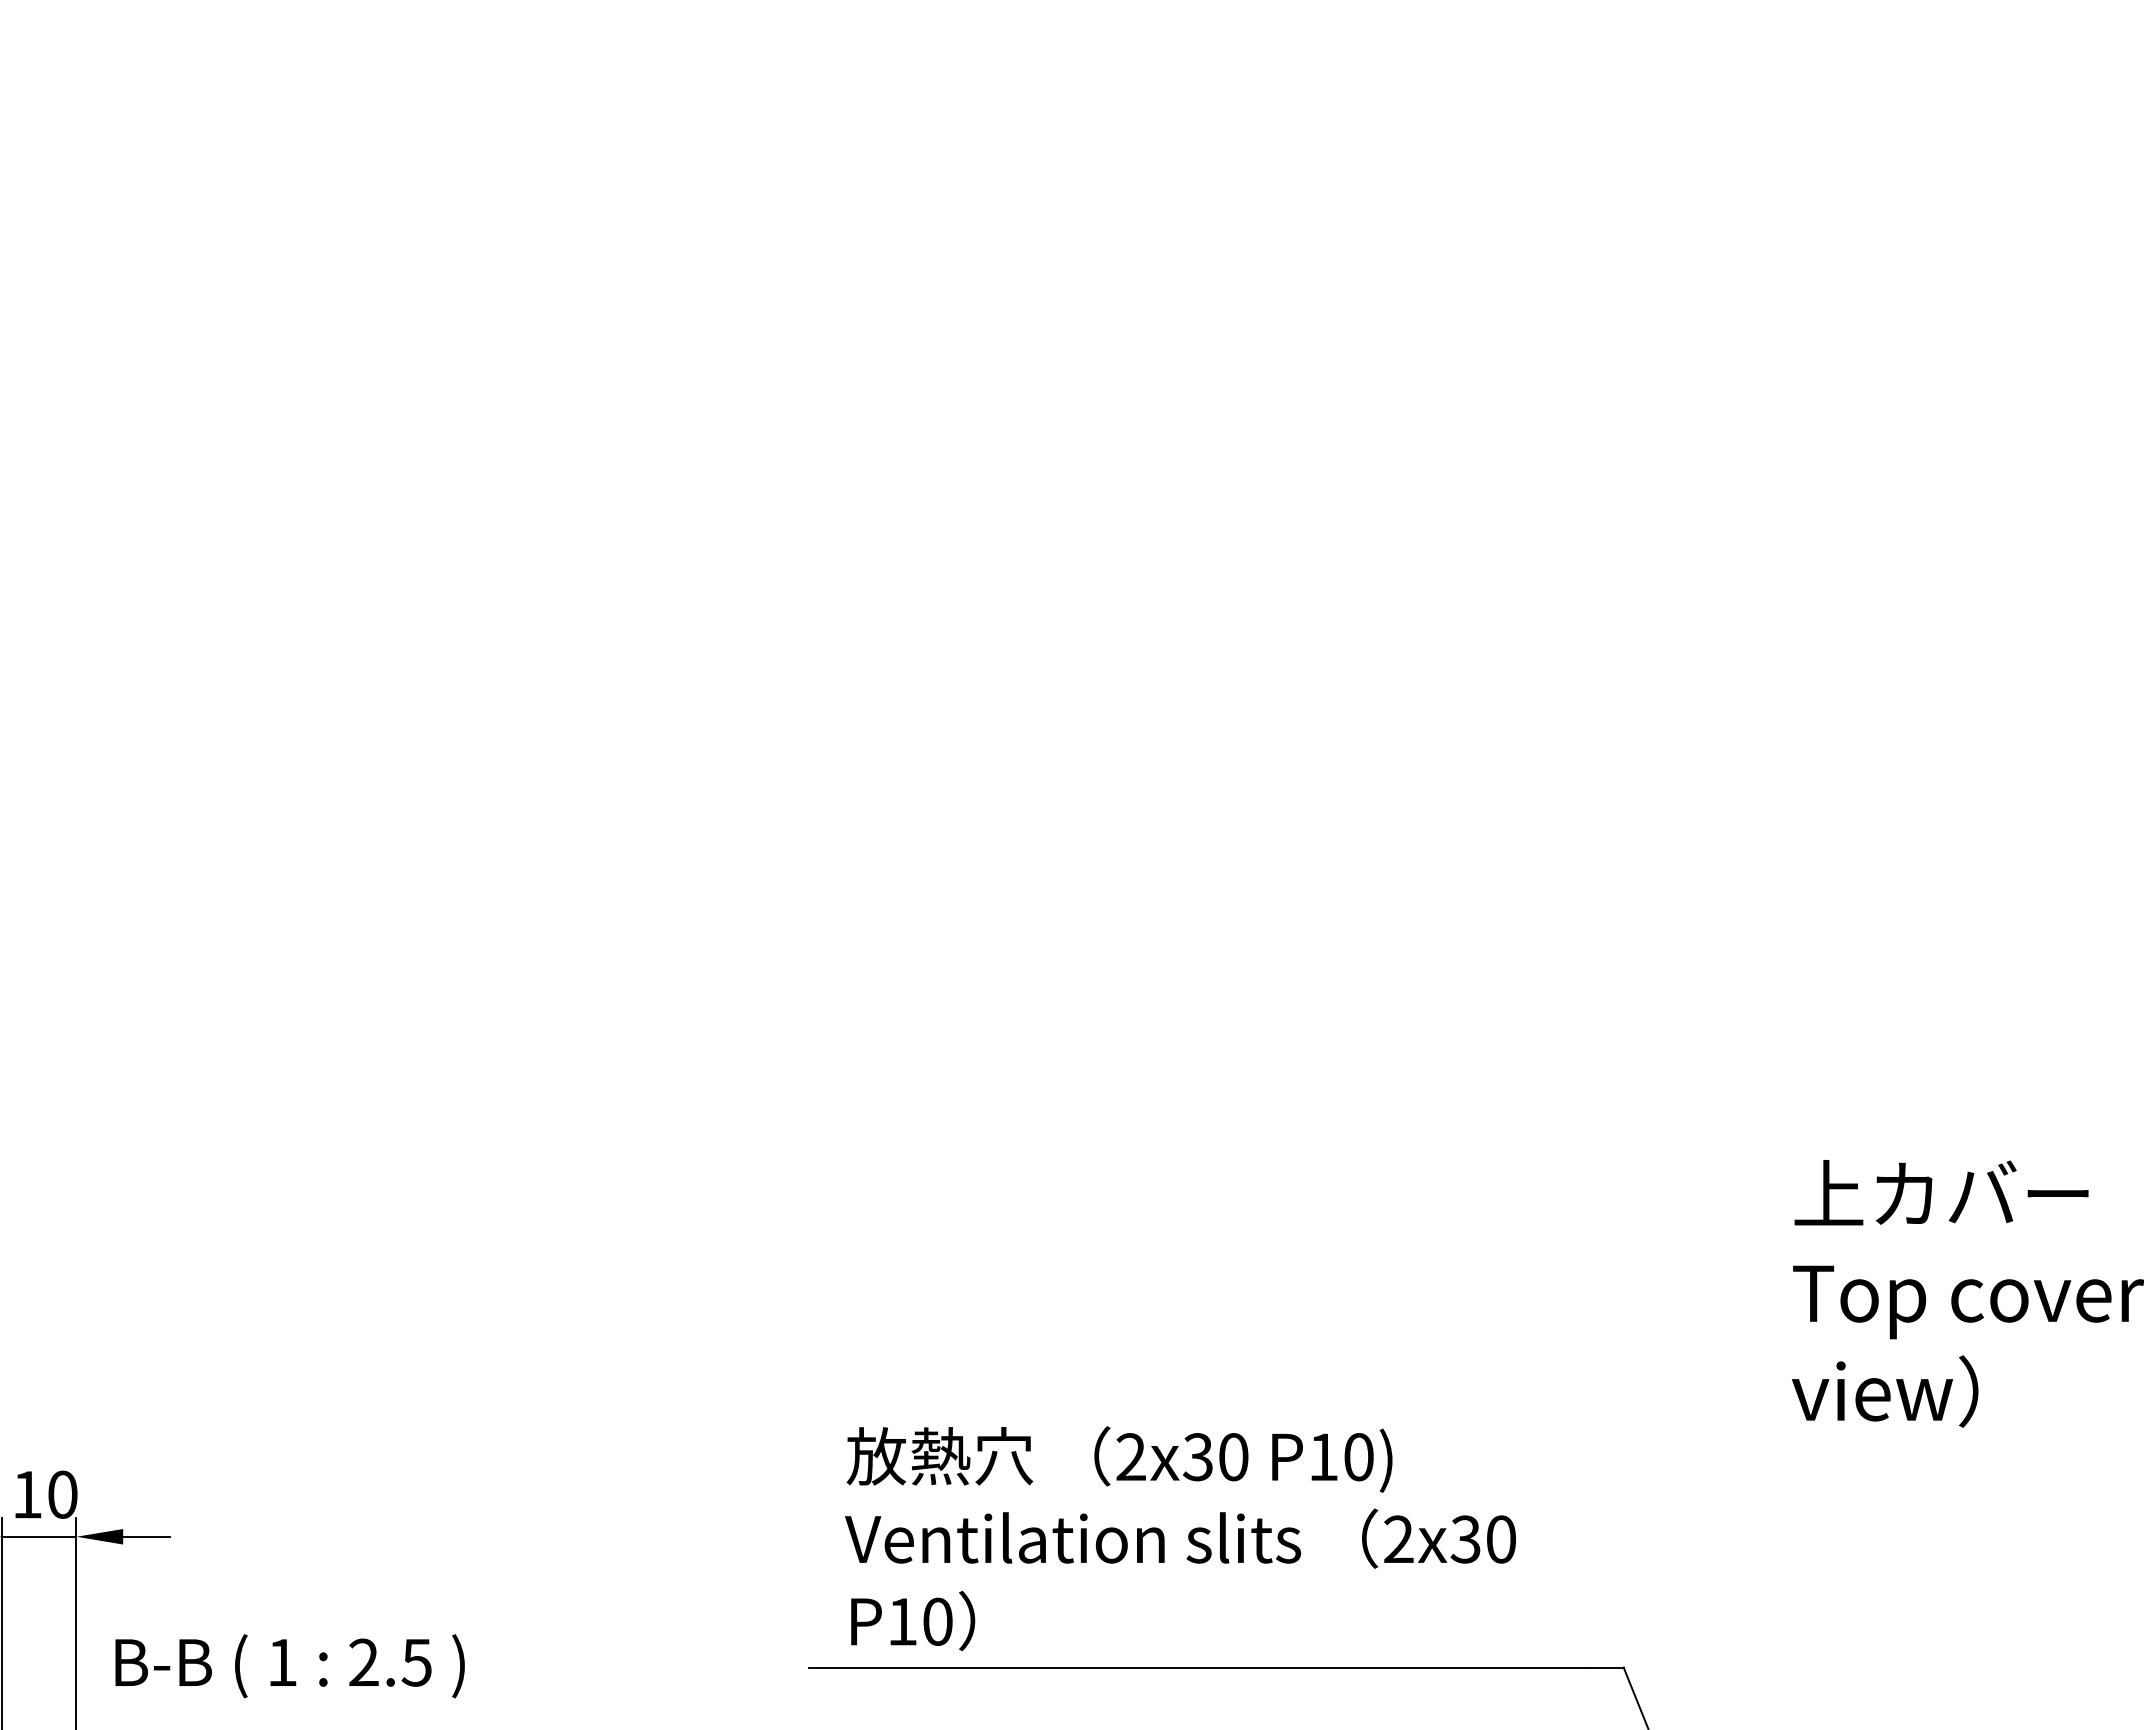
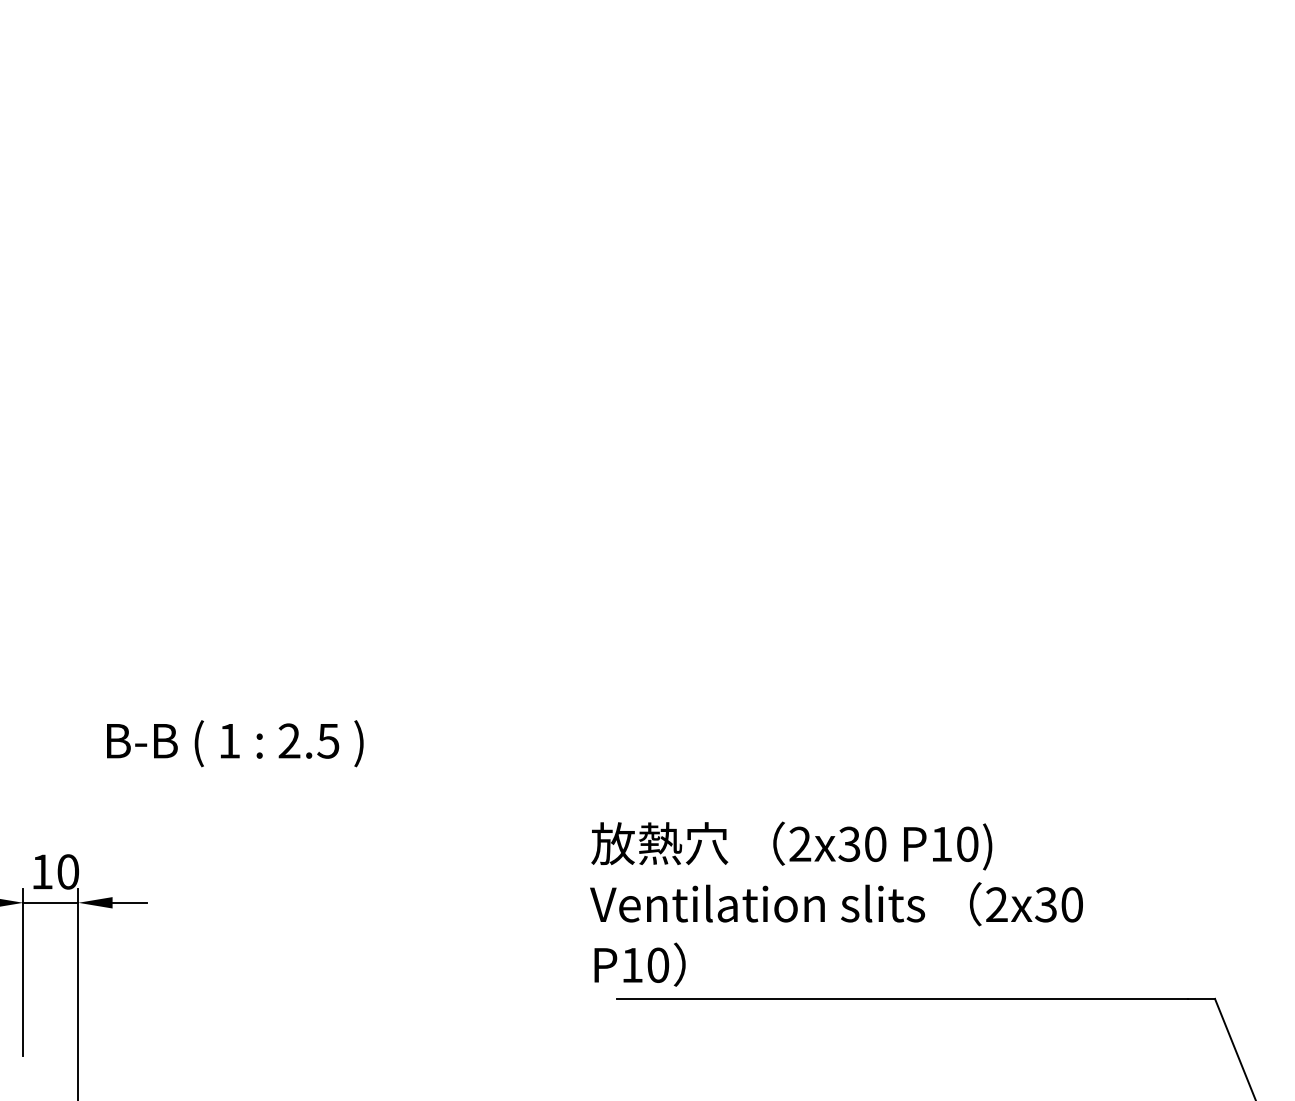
text: (1180, 1538) -> (836, 904), moved
text: (289, 1666) -> (234, 743), moved

